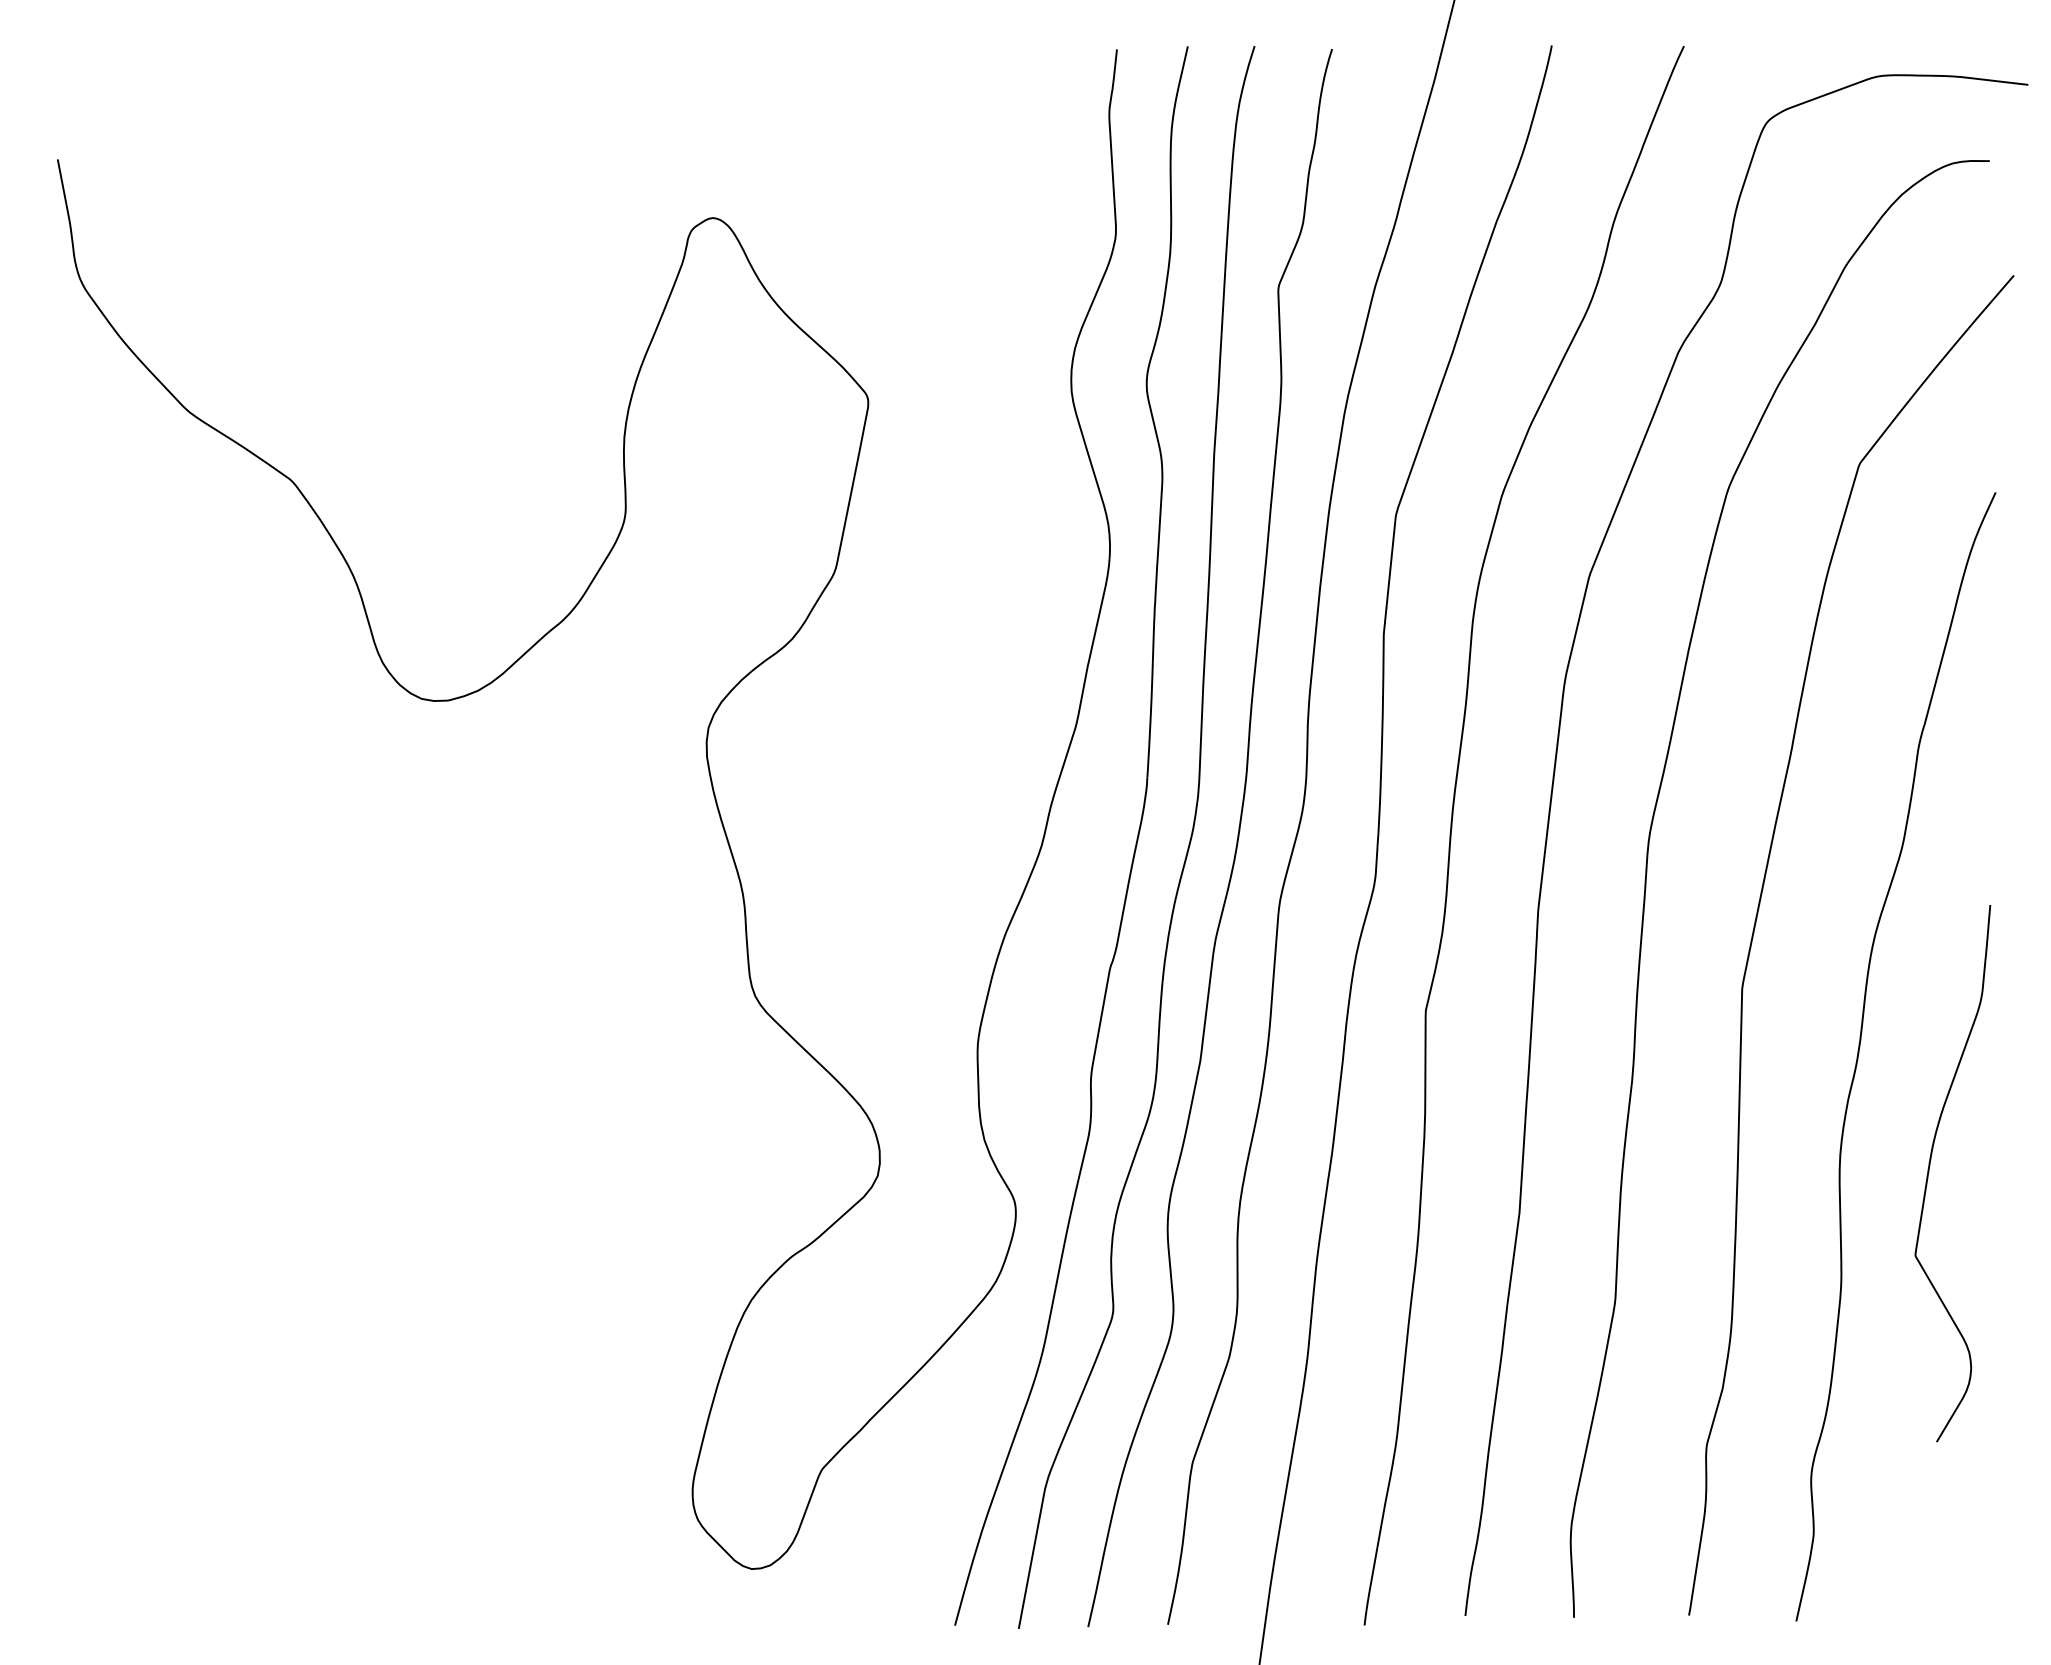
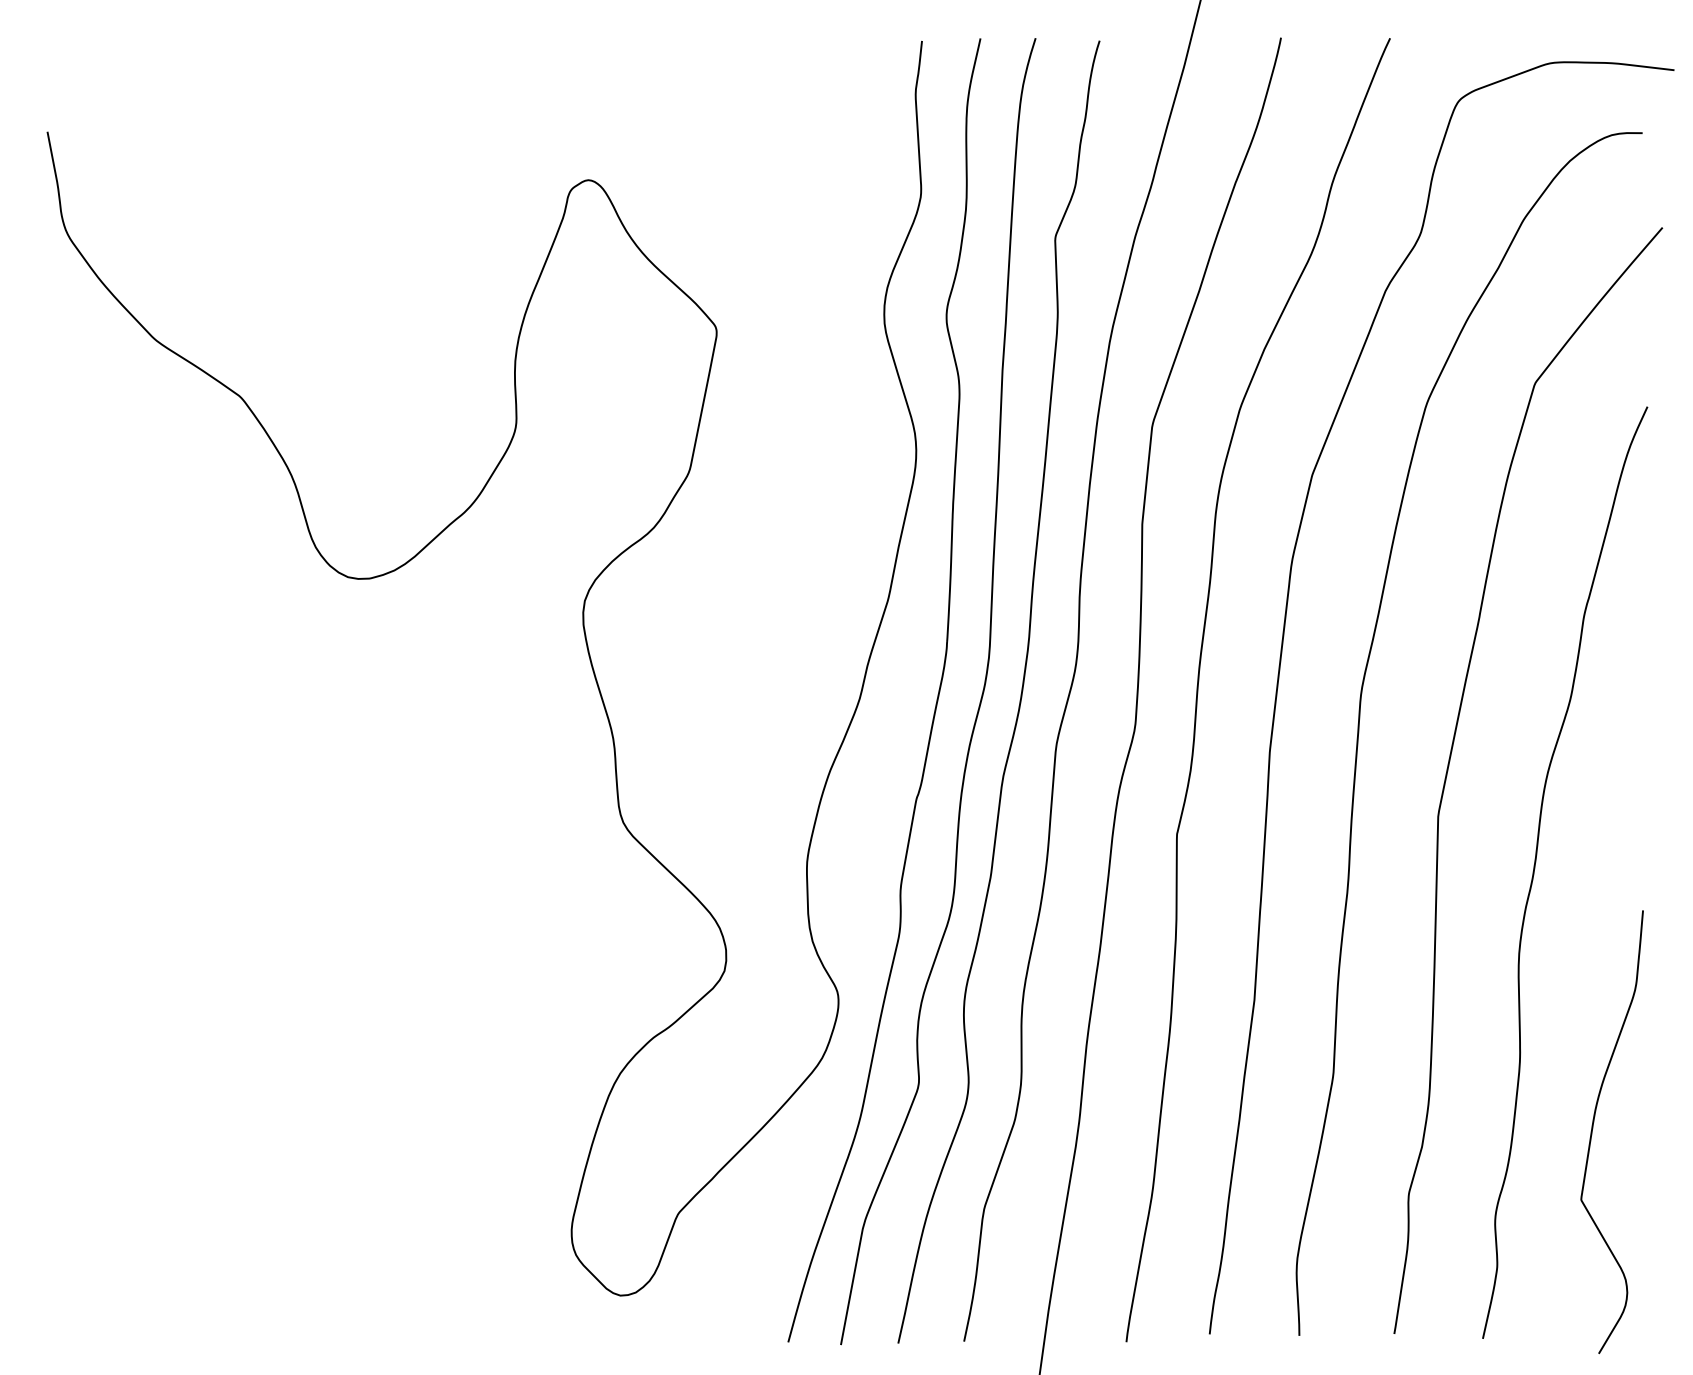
curve: (1930, 1169) -> (1593, 1128), moved

